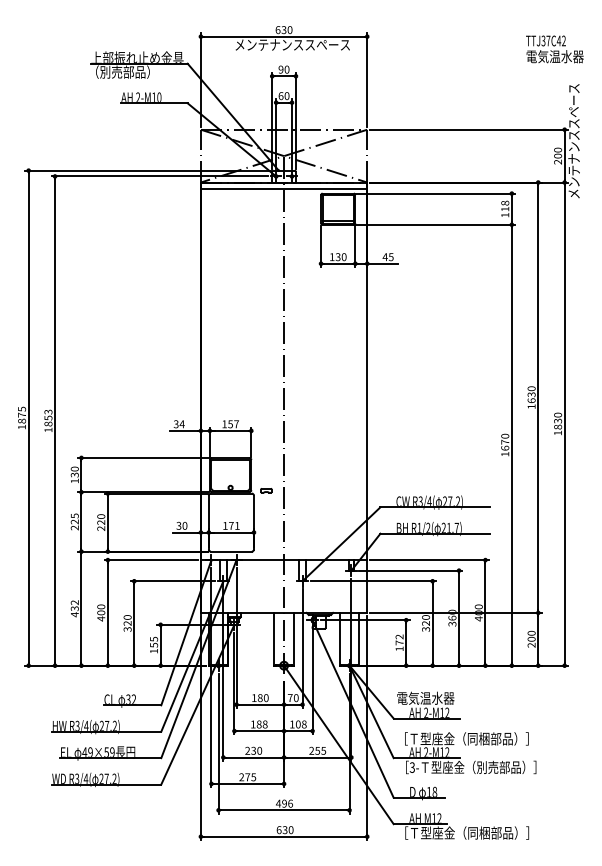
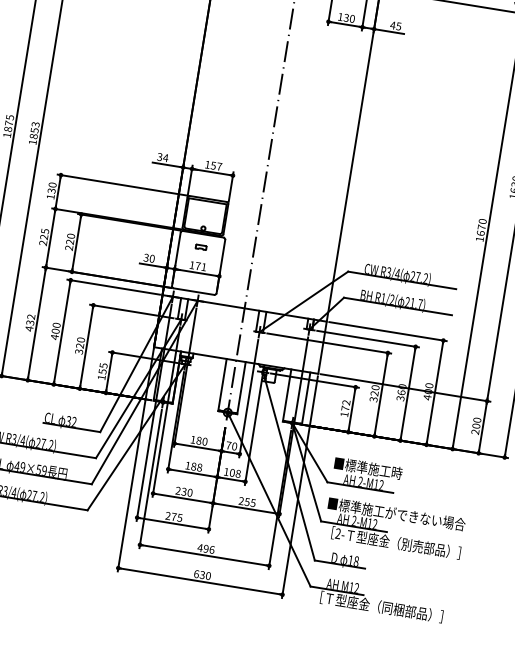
part: (266, 490) -> (201, 247), moved
text: (431, 697) -> (368, 467), 電気温水器 -> ■標準施工時
text: (466, 738) -> (396, 513), ［Ｔ型座金（同梱部品）］ -> ■標準施工ができない場合
text: (411, 767) -> (337, 533), 3- -> 2-

